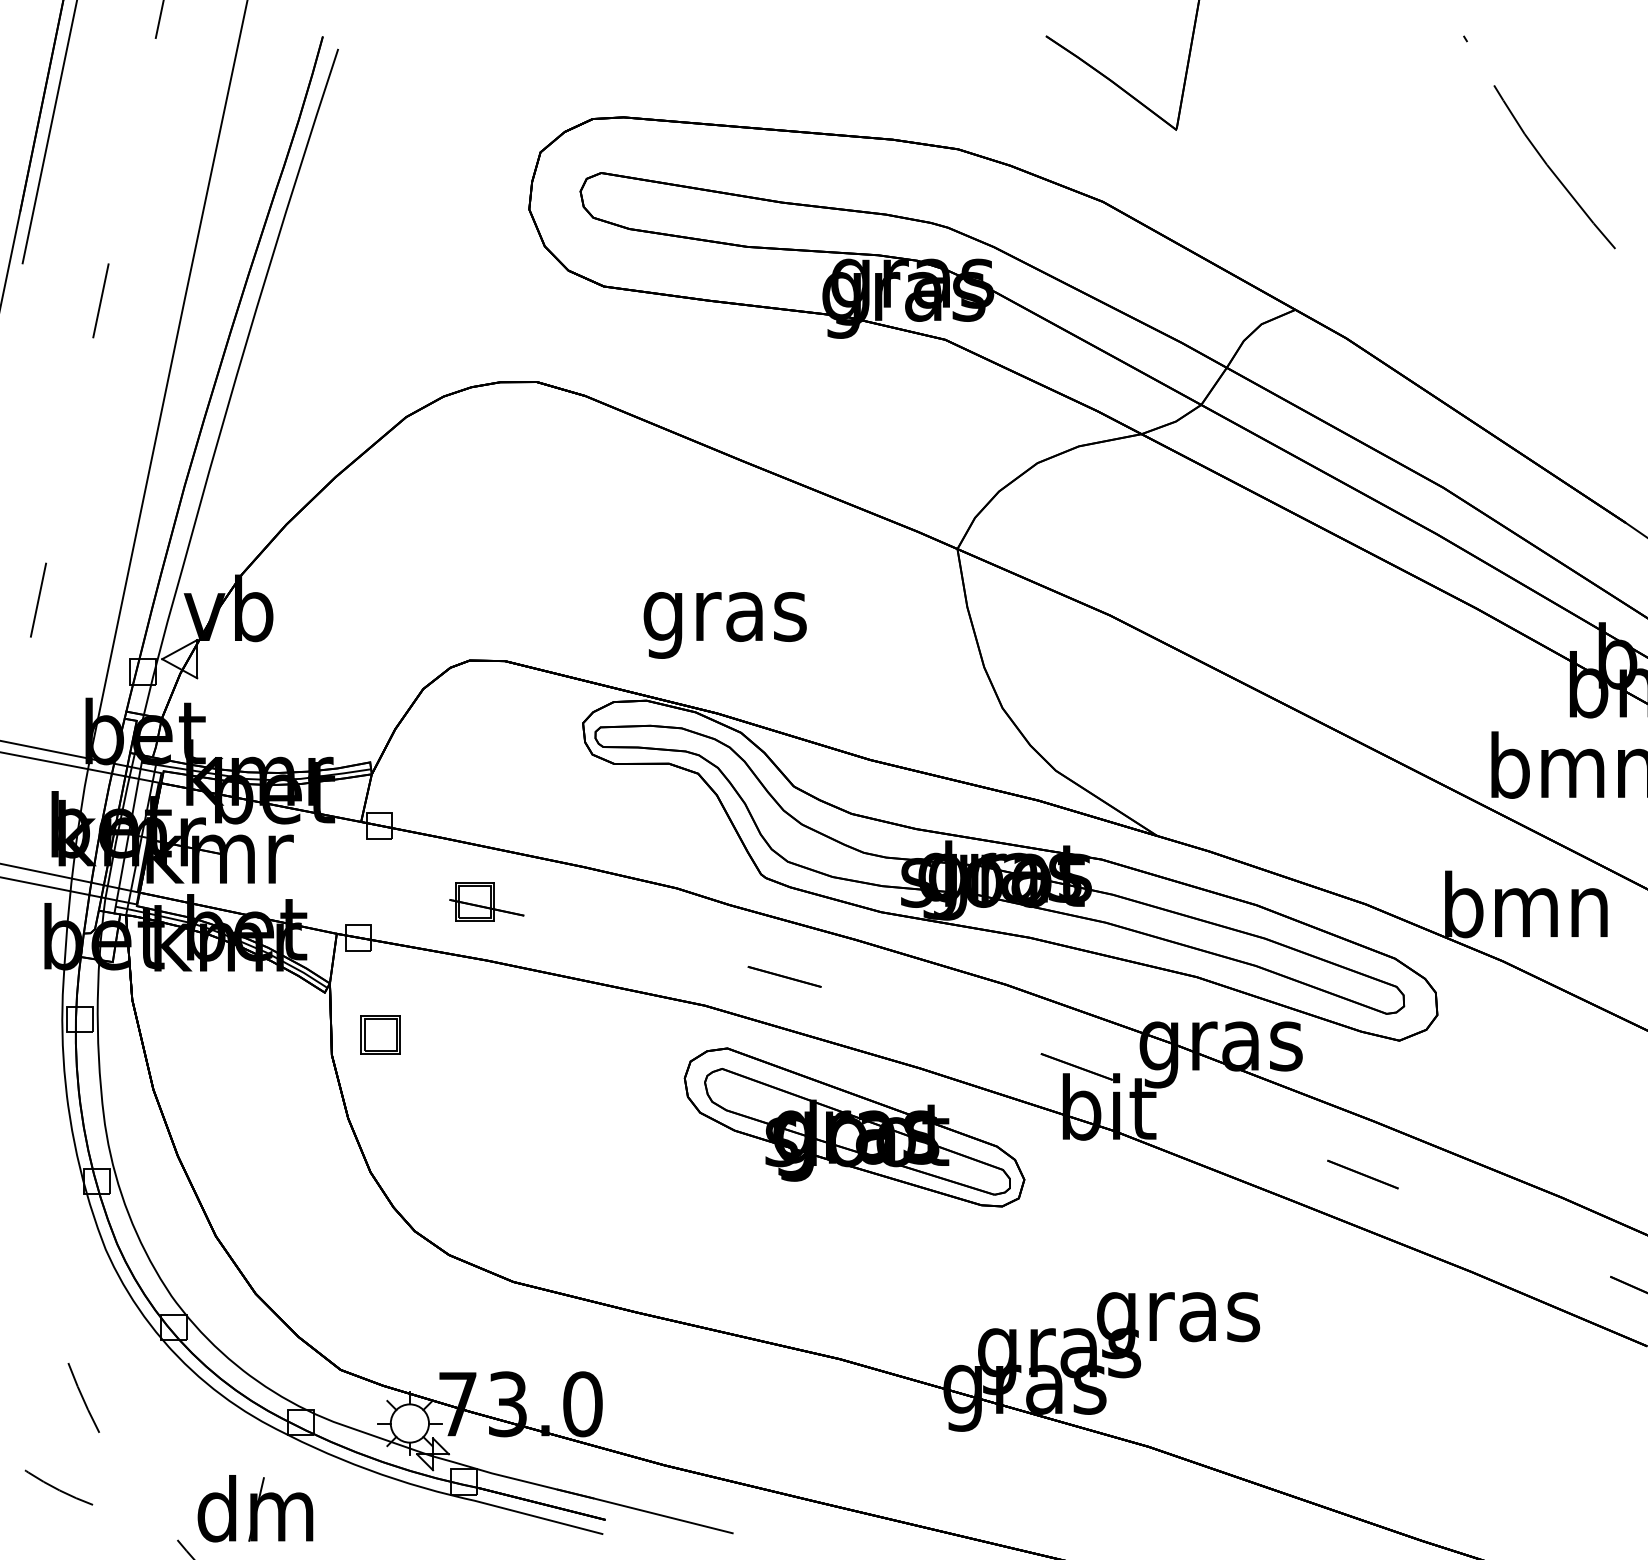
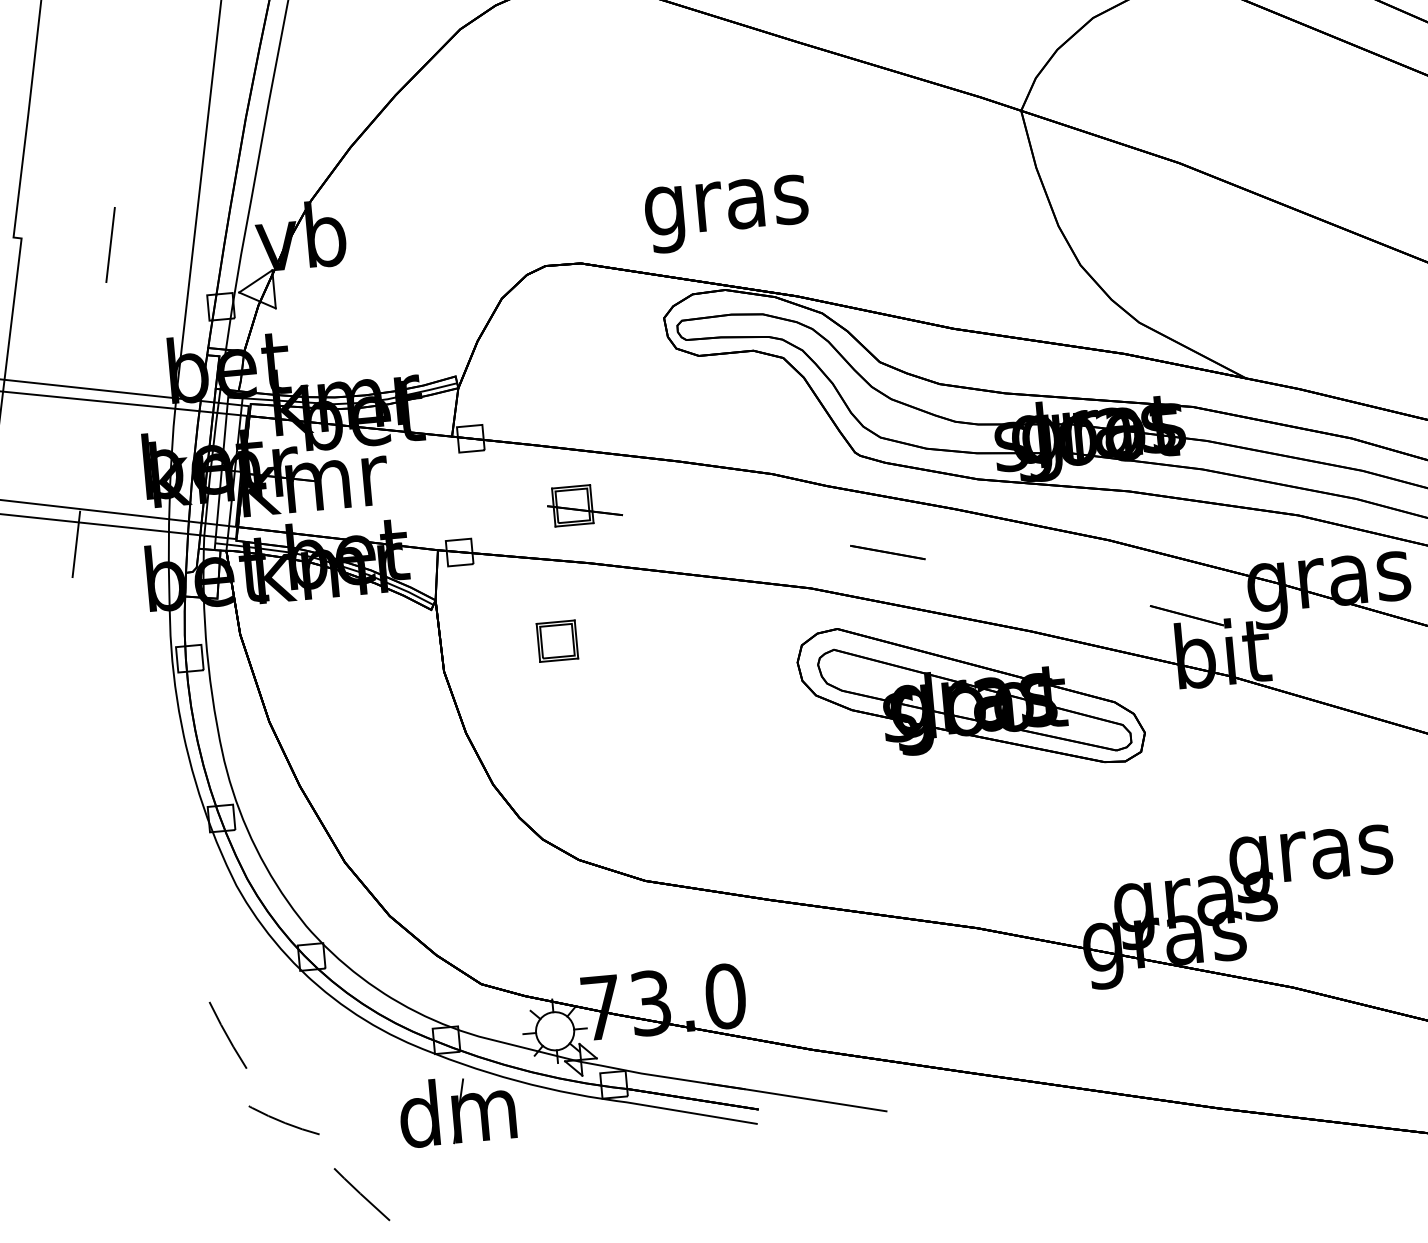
text: (724, 625) -> (726, 214), moved
part: (380, 1034) -> (557, 640), moved
curve: (58, 1488) -> (283, 1121), moved
part: (255, 1508) -> (457, 1110), moved

